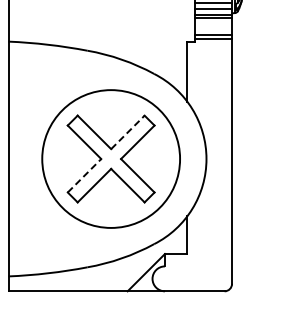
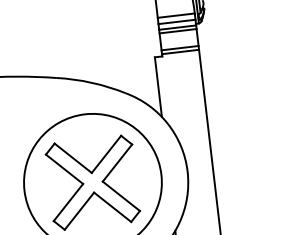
line: (127, 132) -> (106, 154), dashed -> solid
line: (84, 175) -> (68, 202), dashed -> solid

